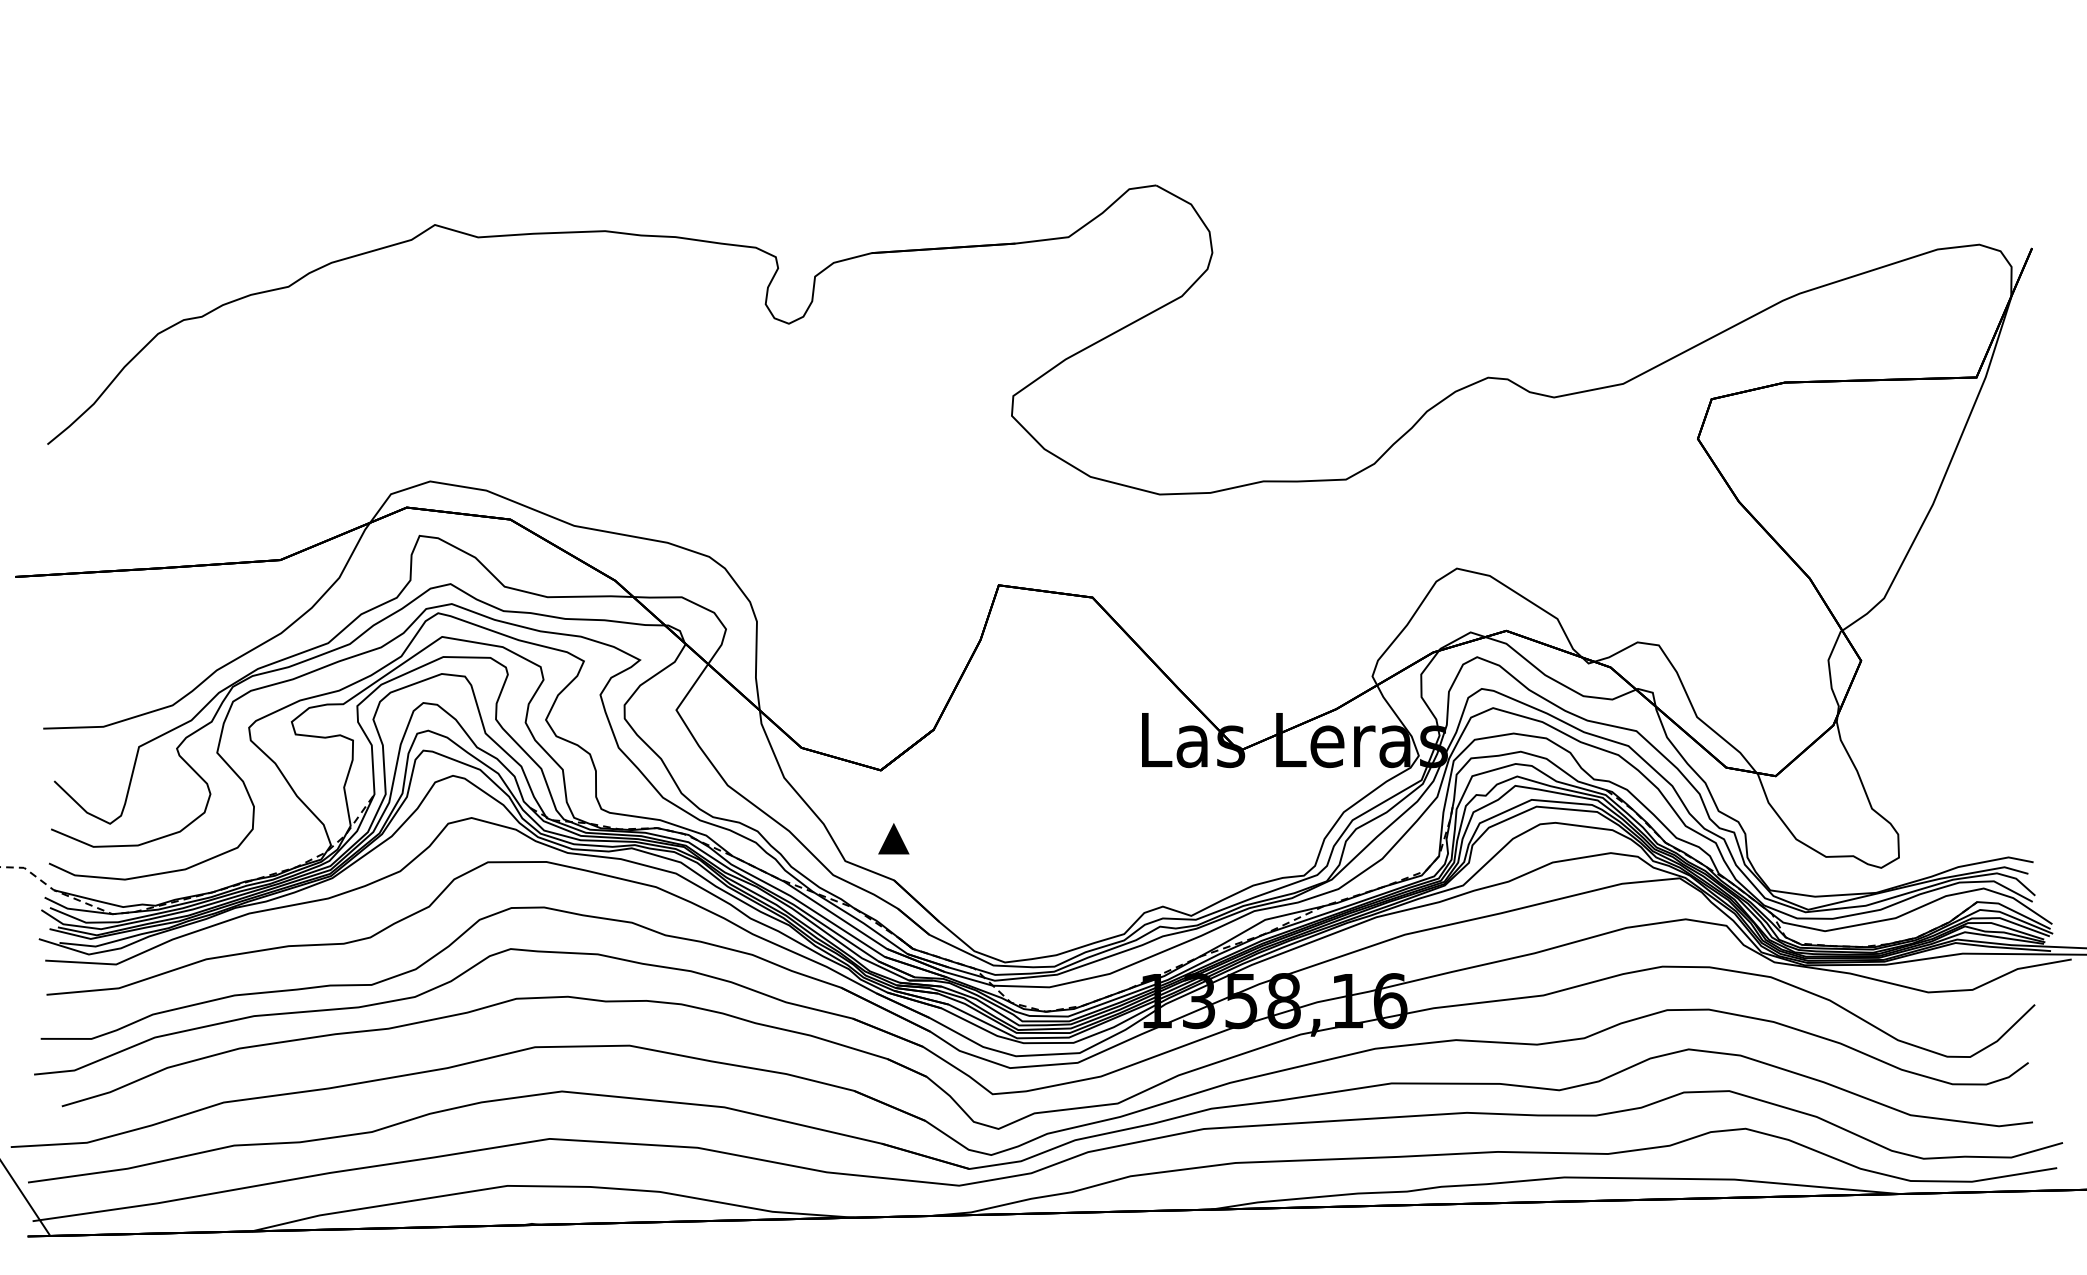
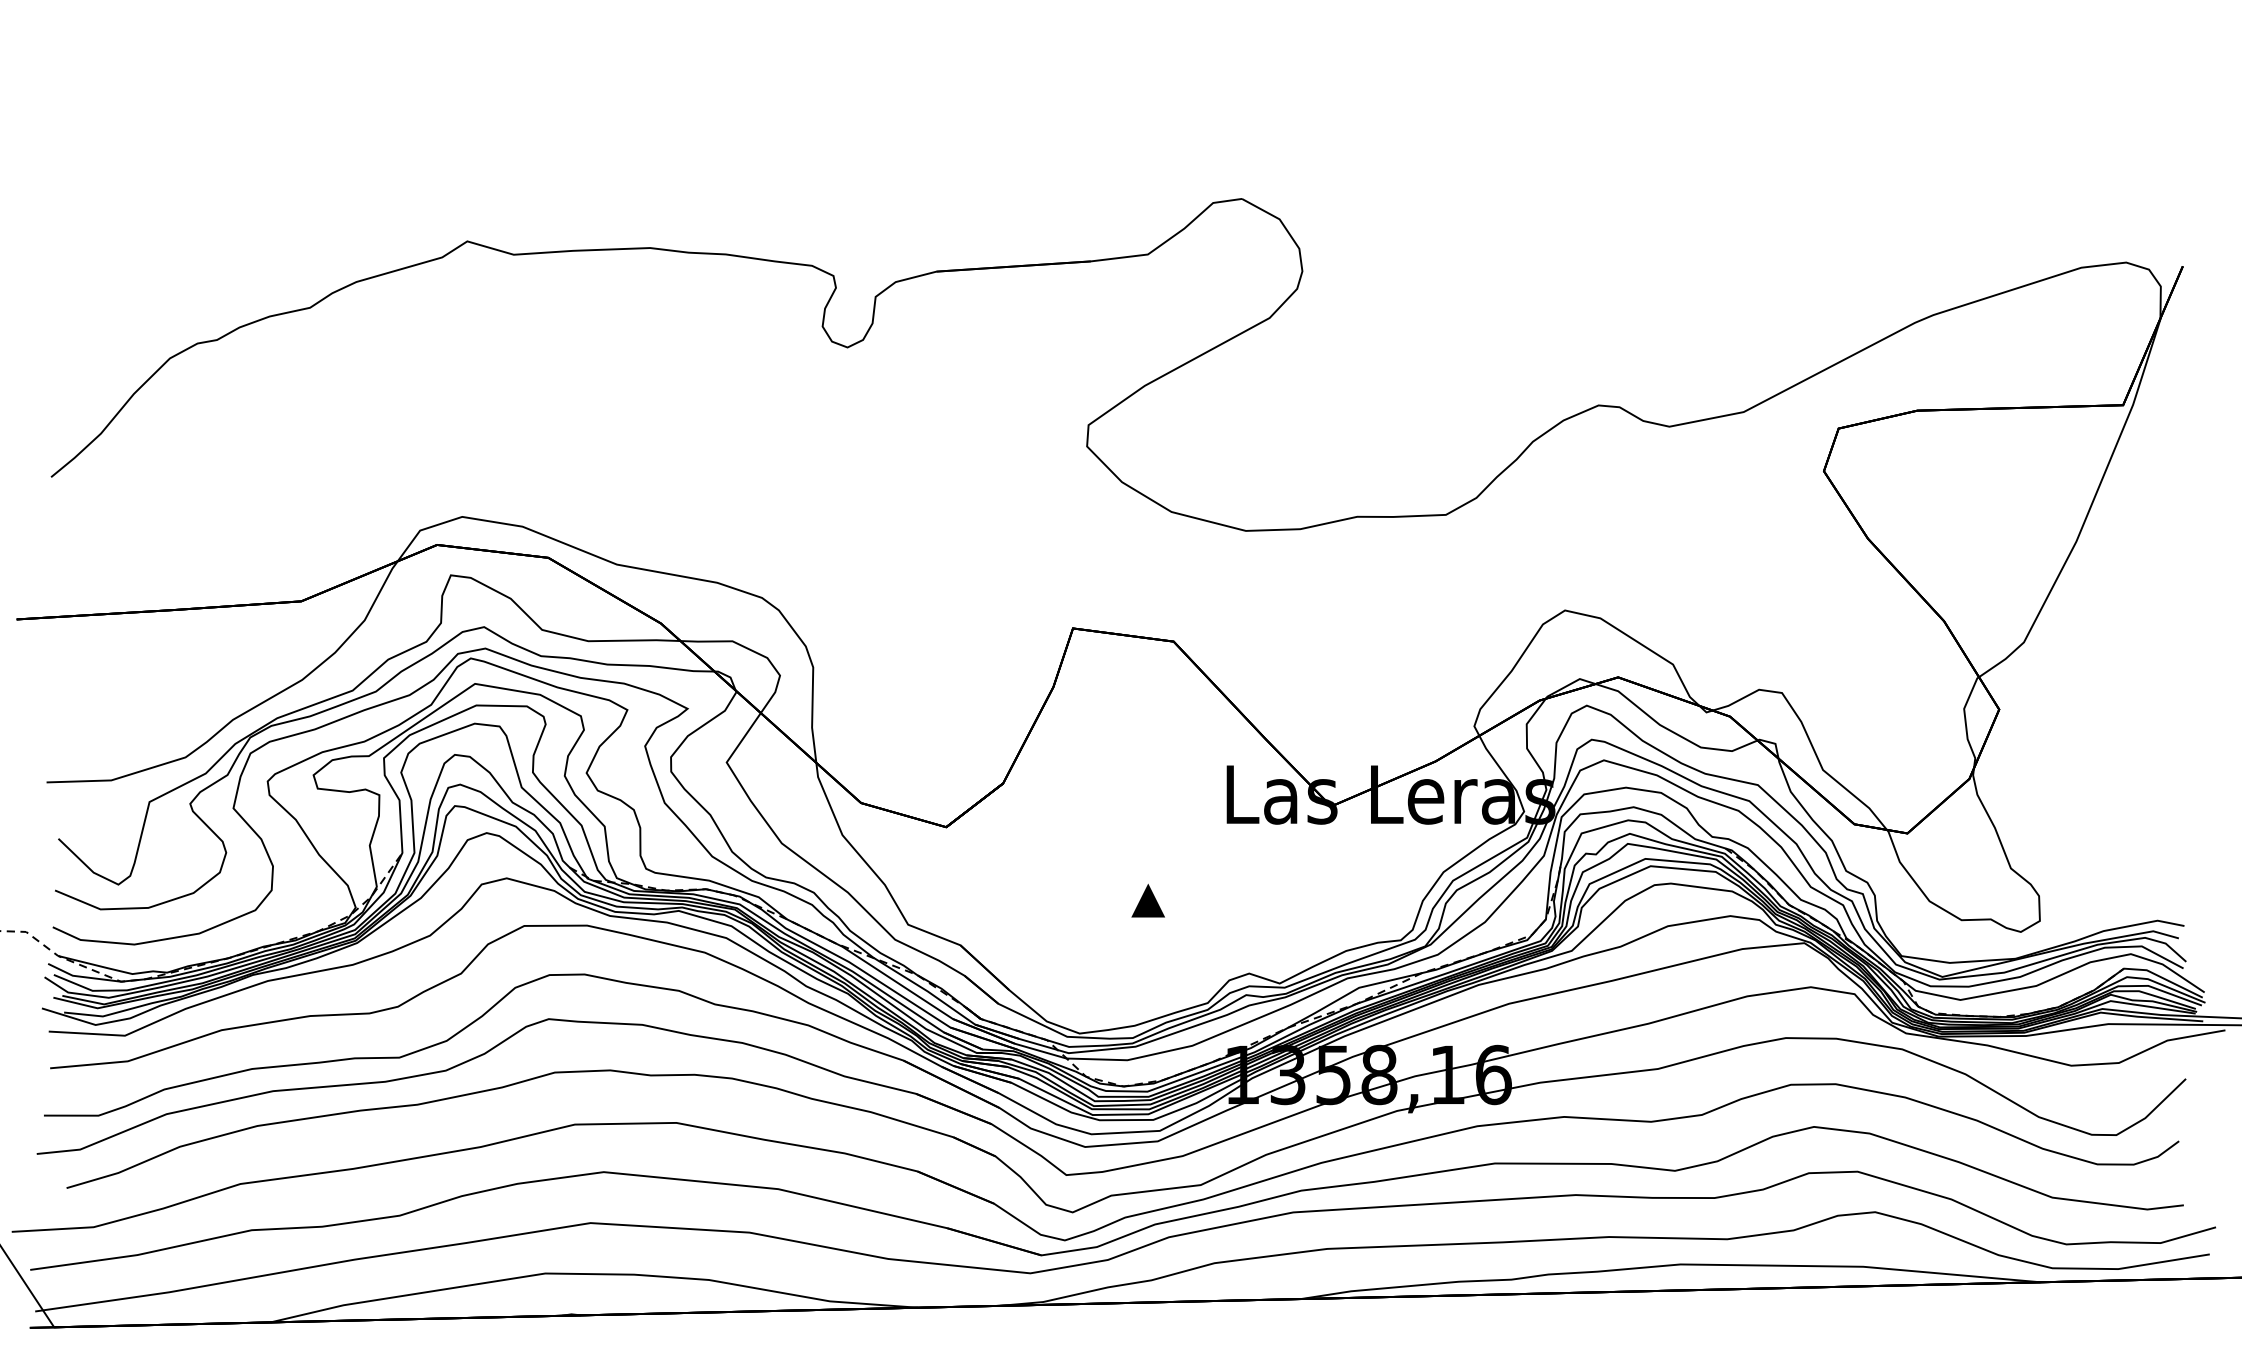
part: (893, 838) -> (1147, 900), moved

